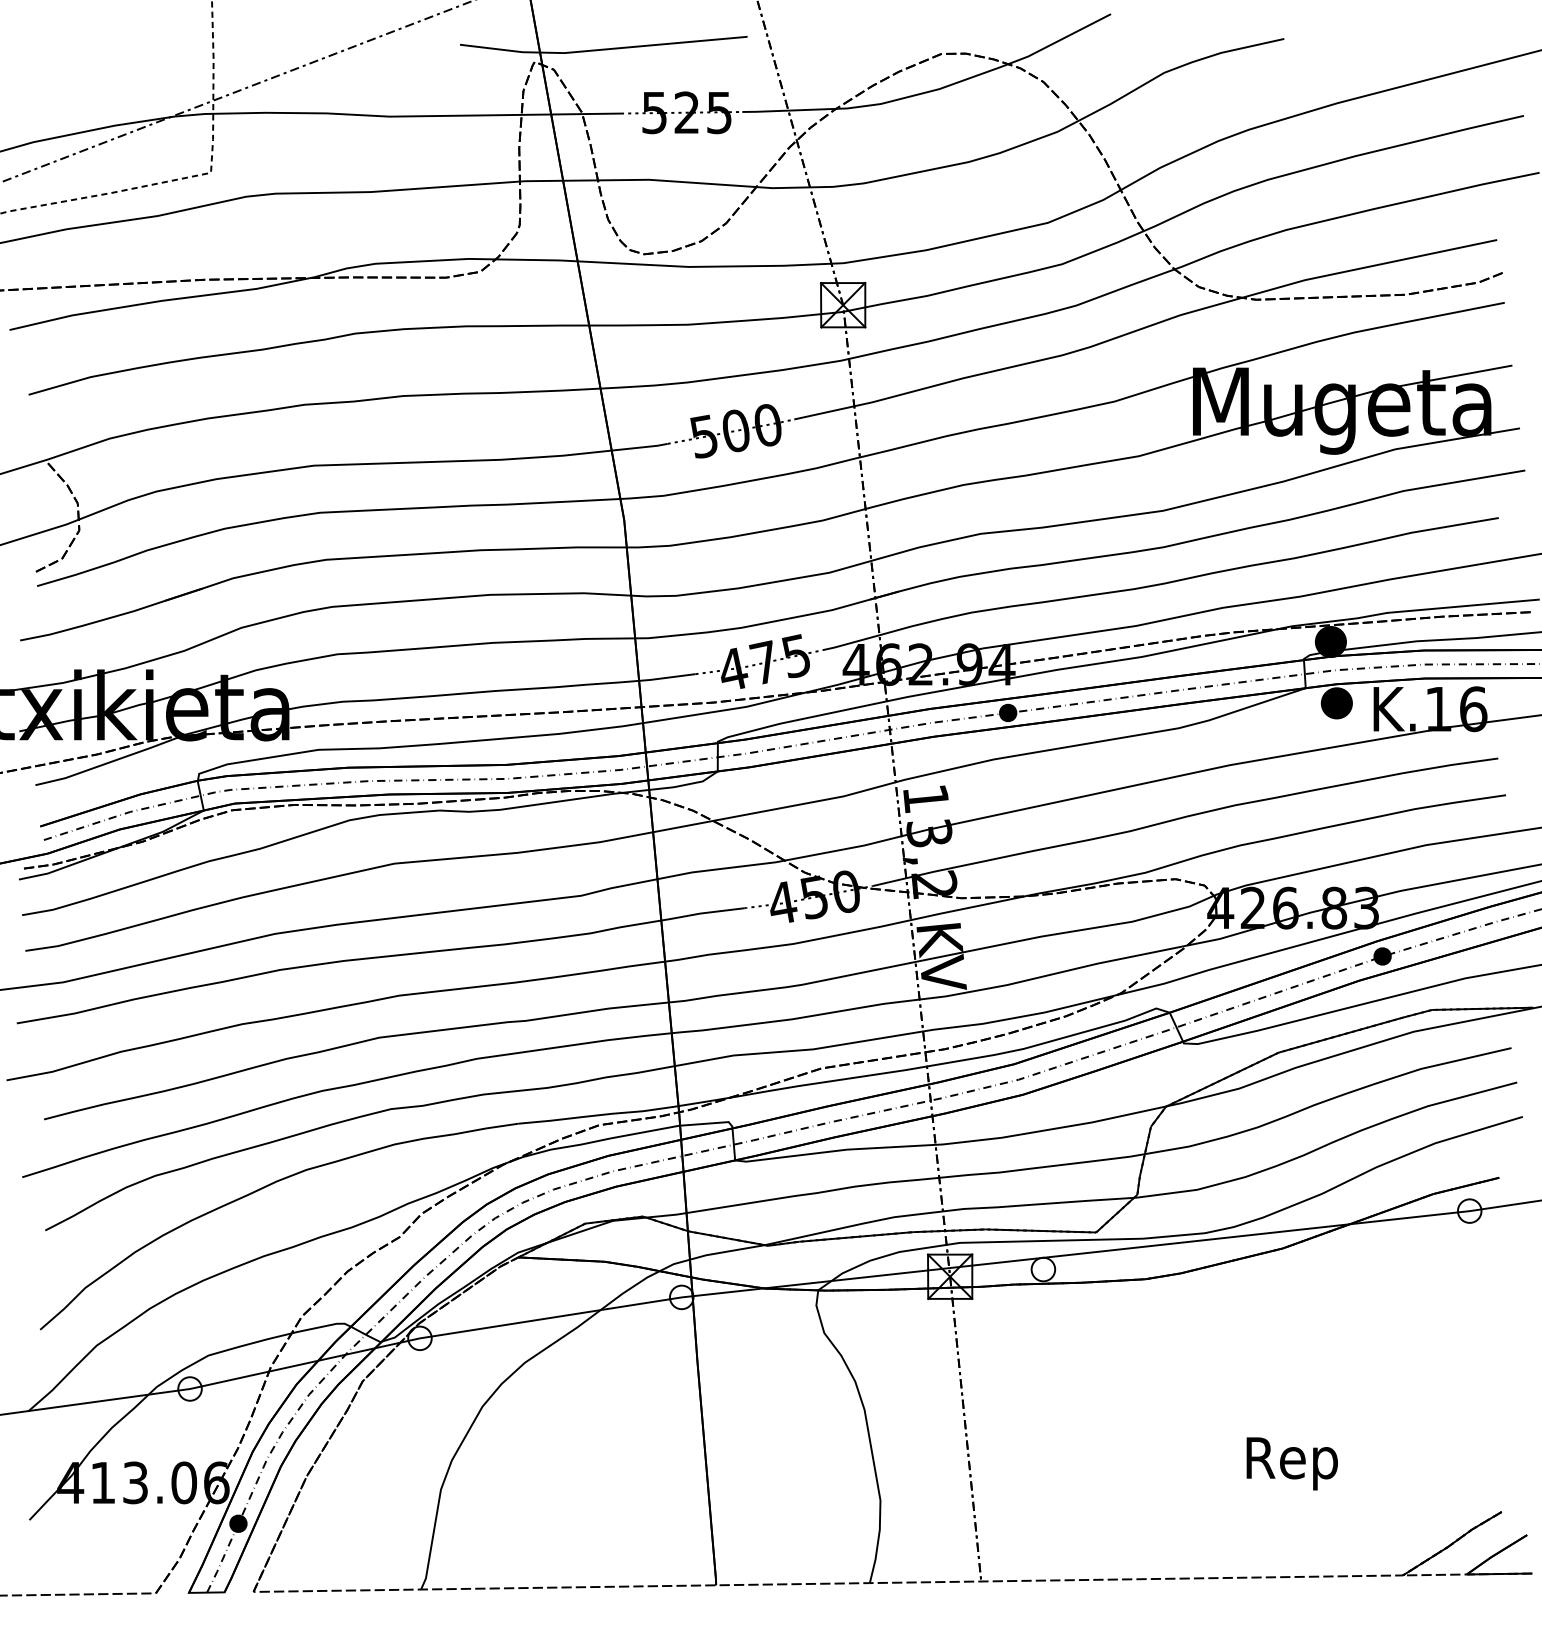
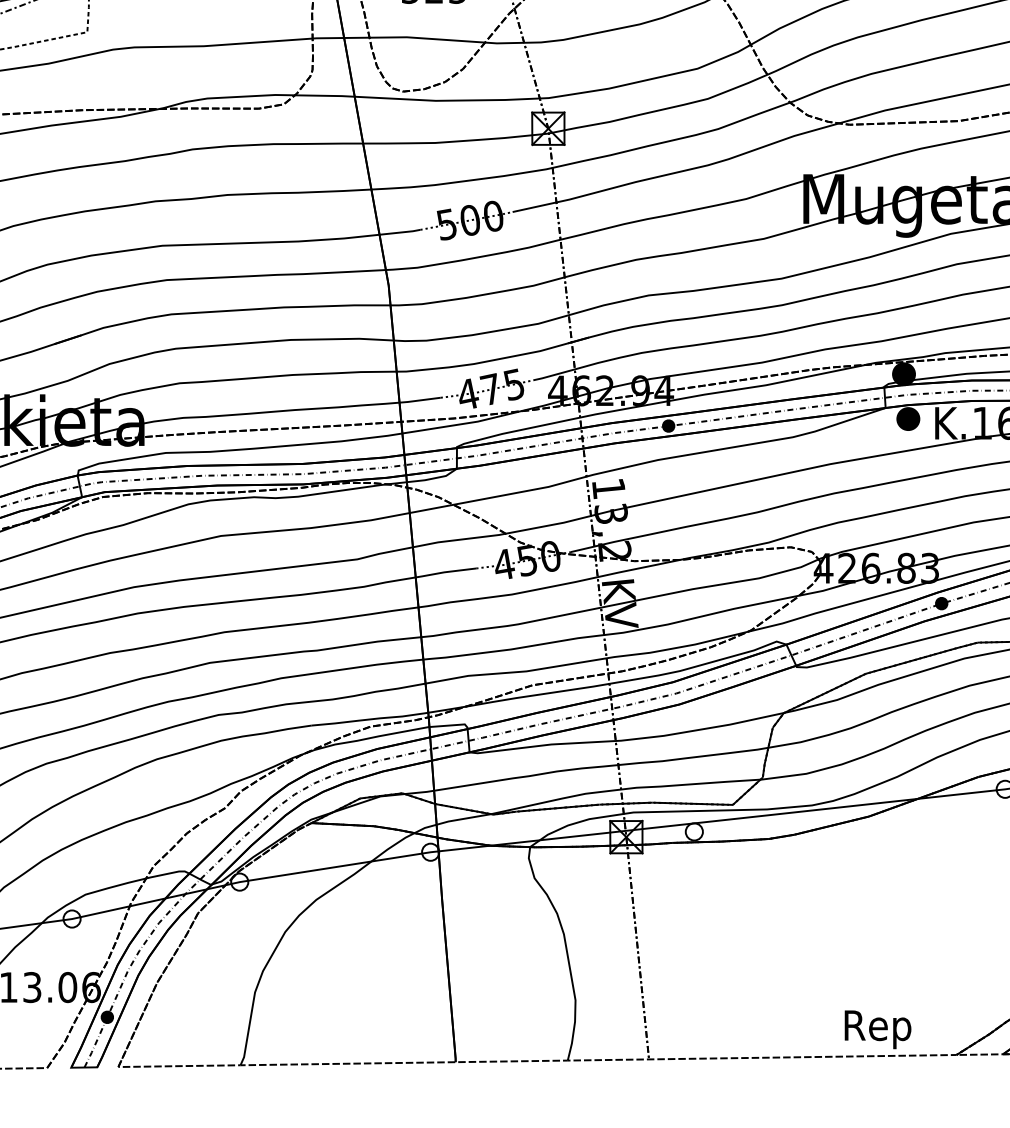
text: (1291, 1463) -> (877, 1029), moved

